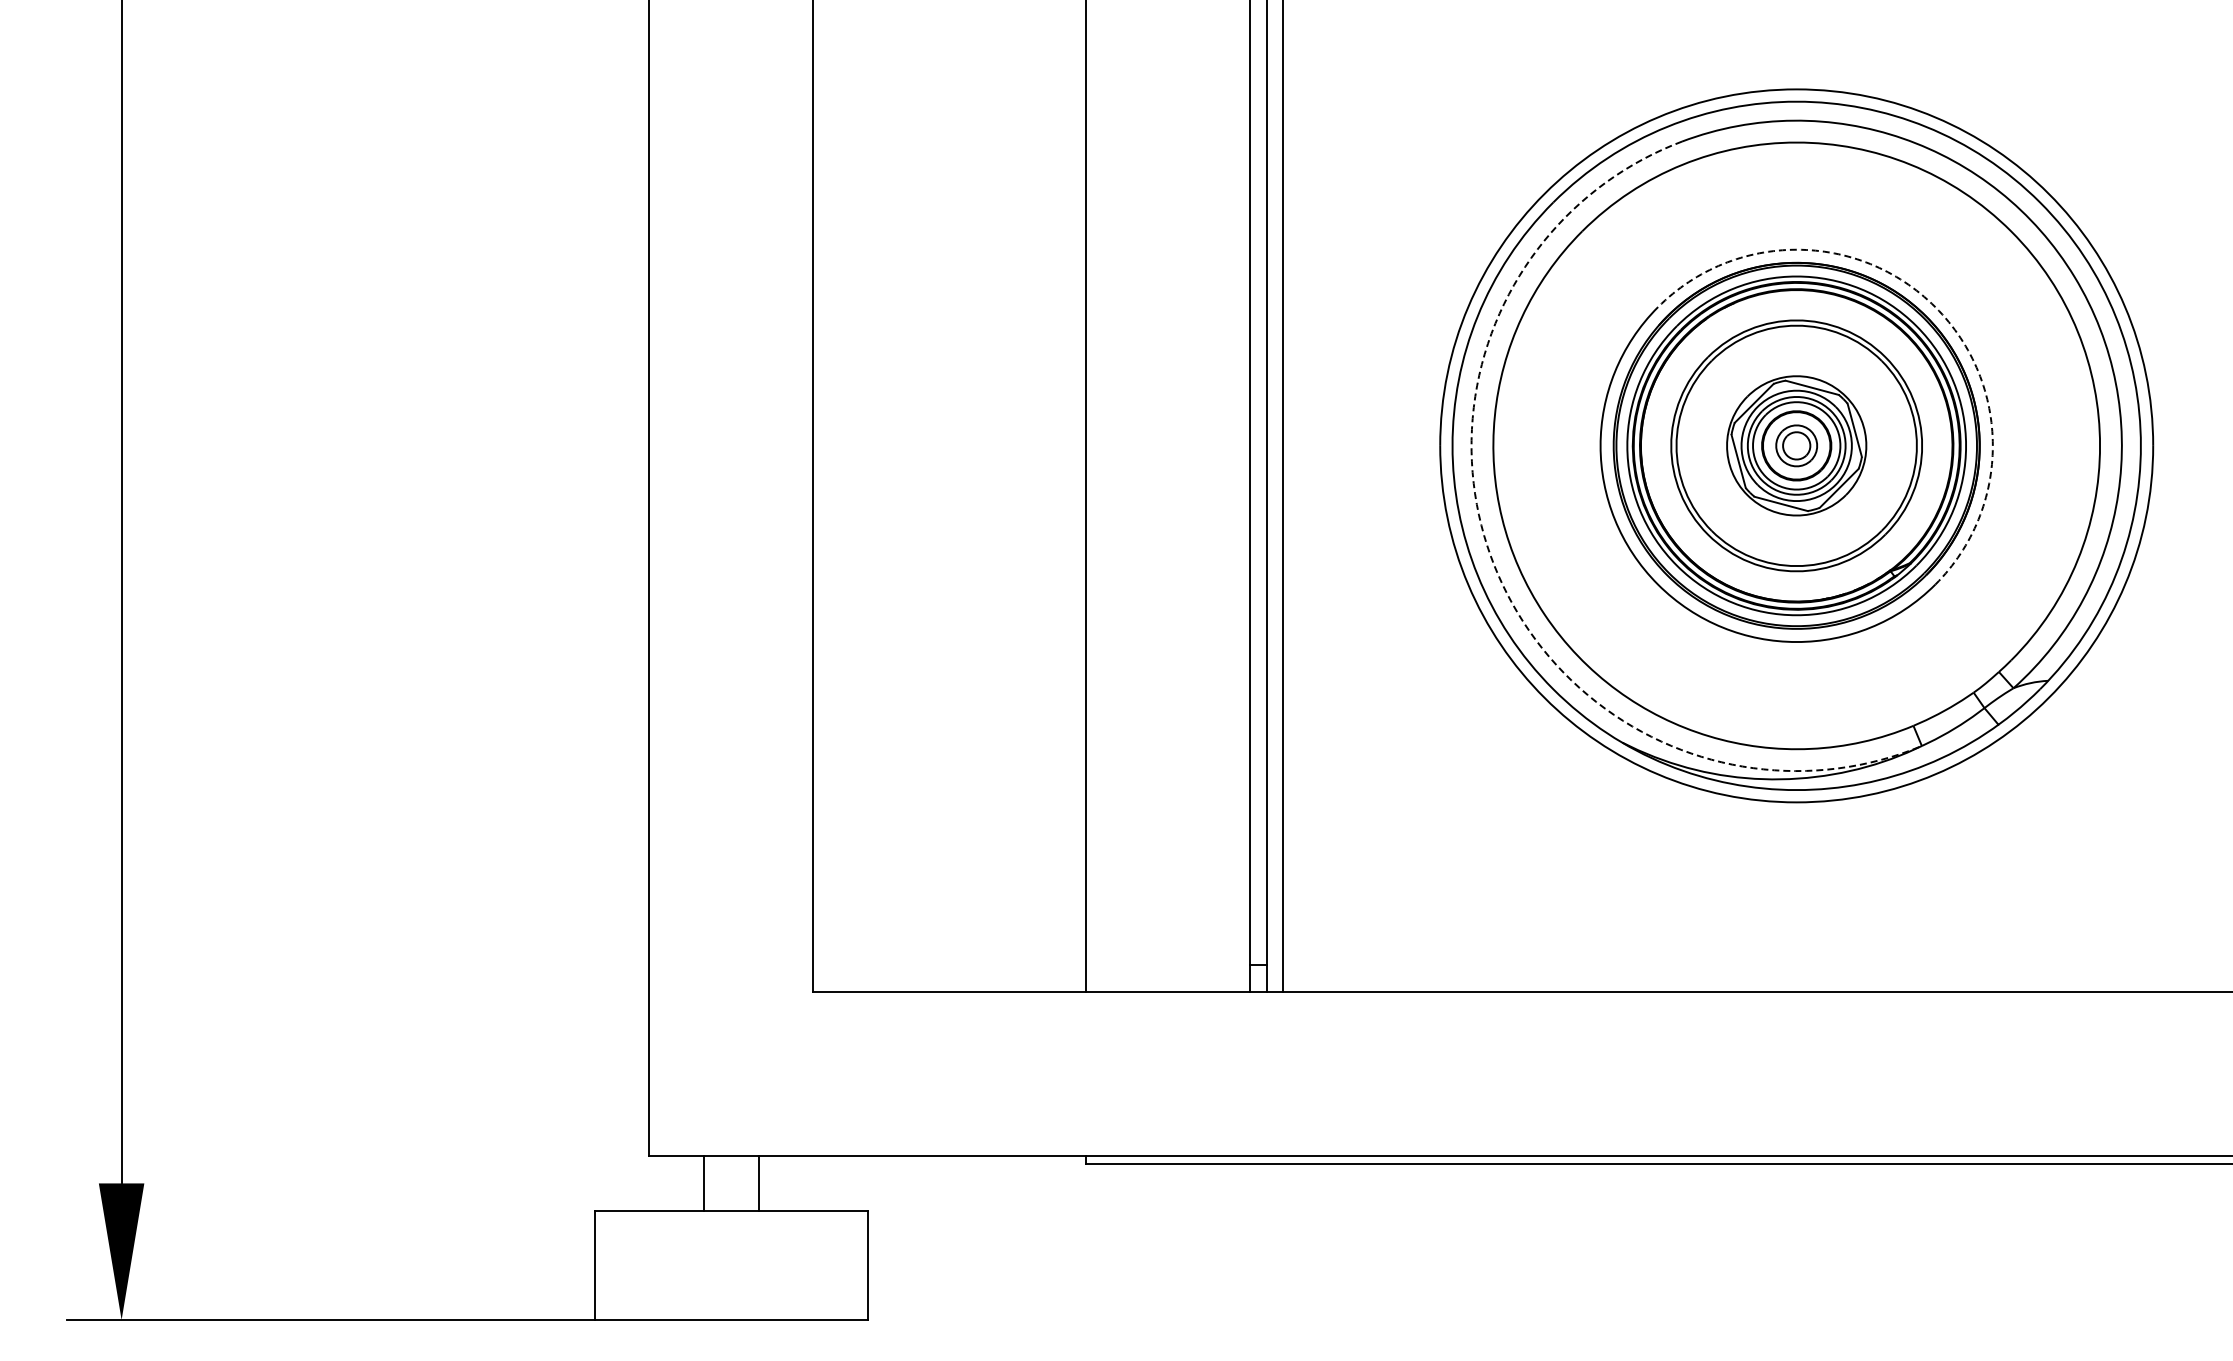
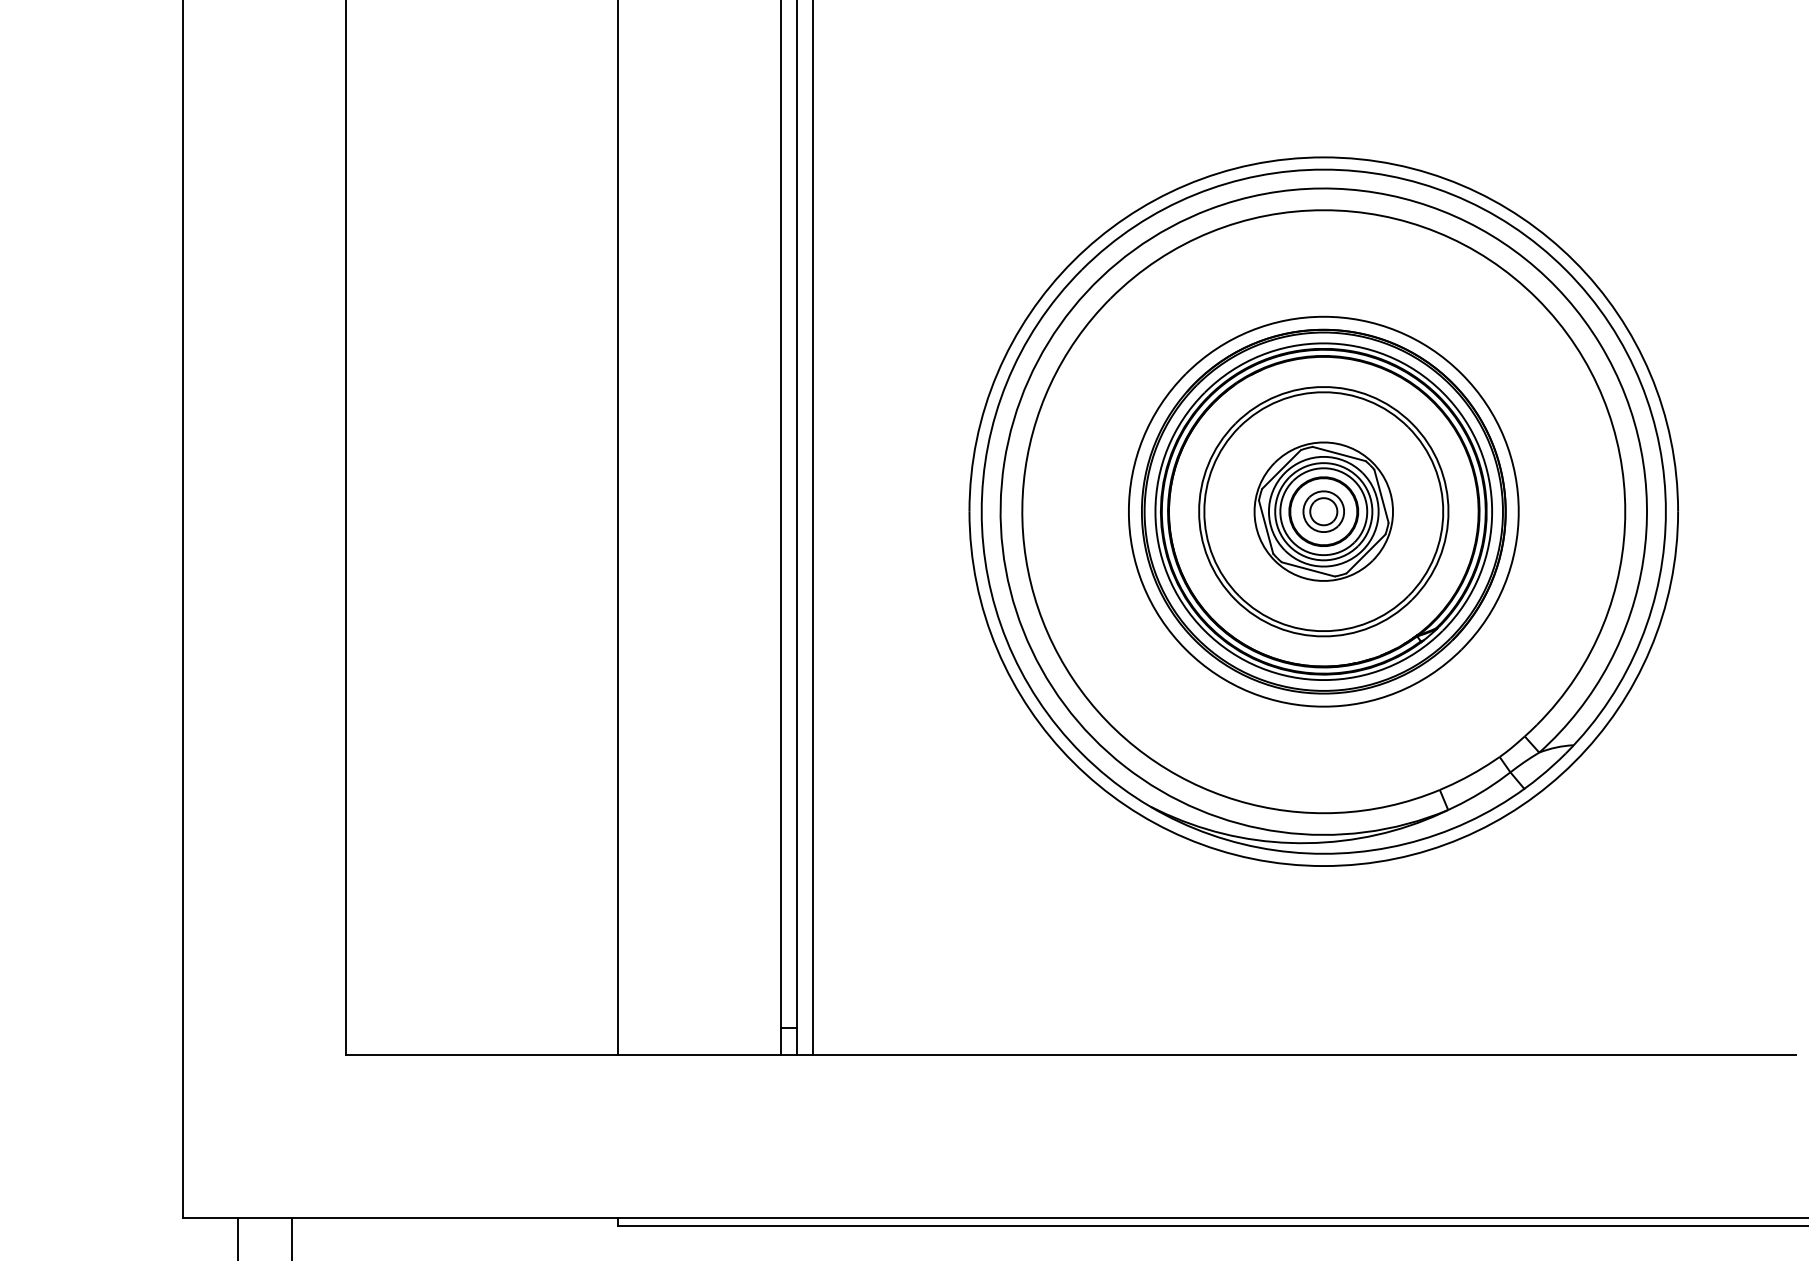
arc: (1935, 307) -> (1461, 374), dashed -> solid
arc: (1494, 565) -> (1023, 630), dashed -> solid

